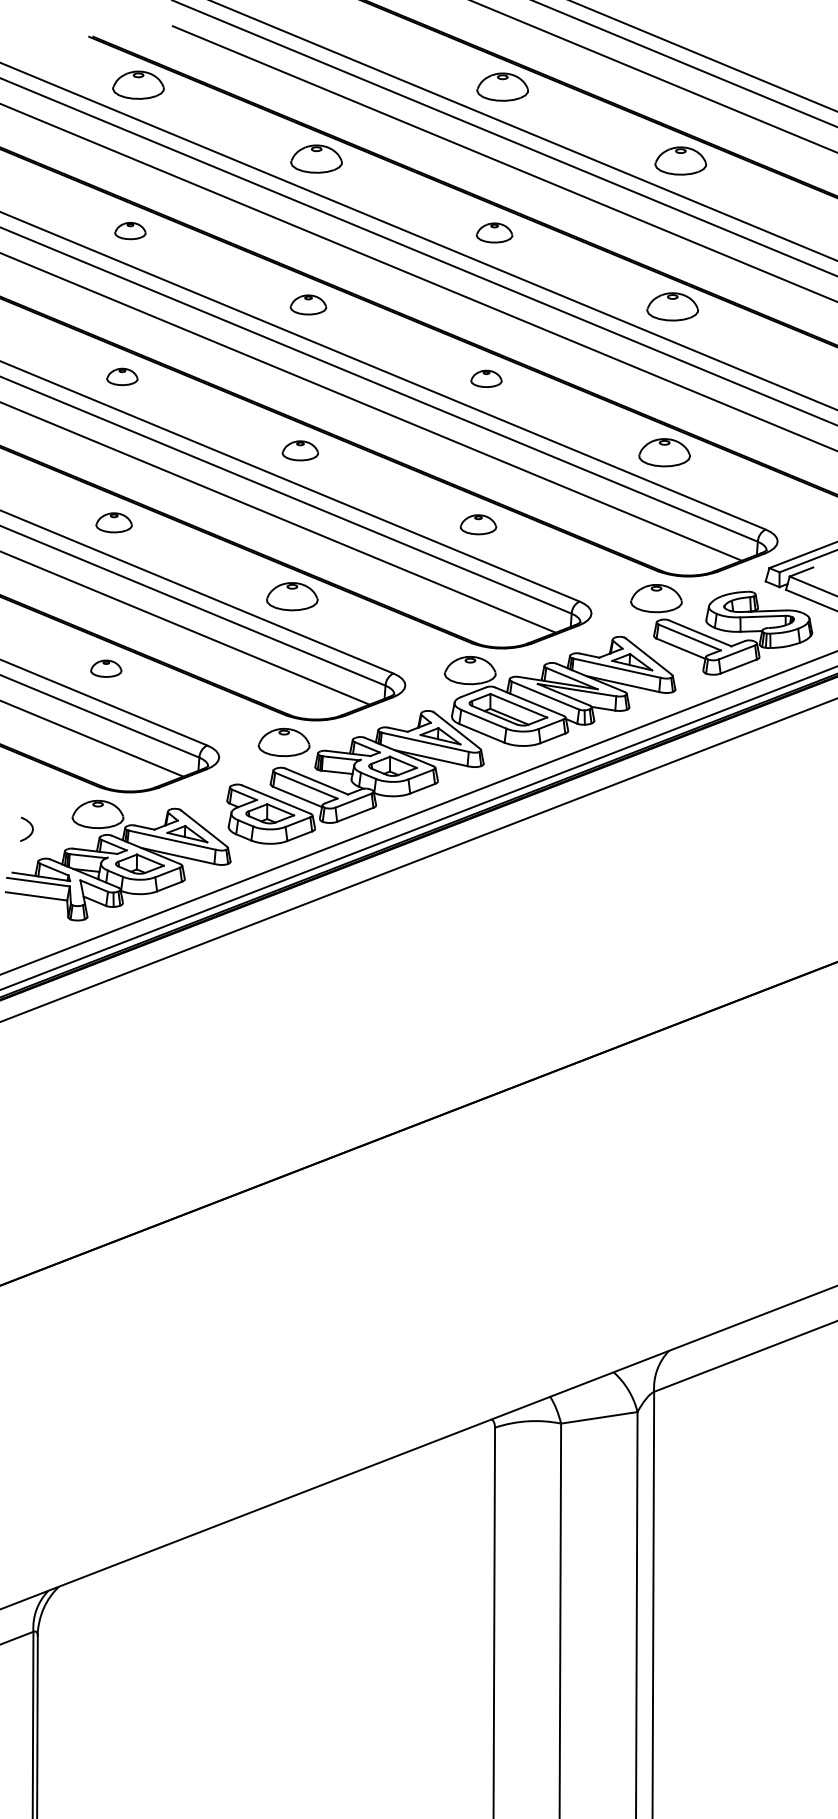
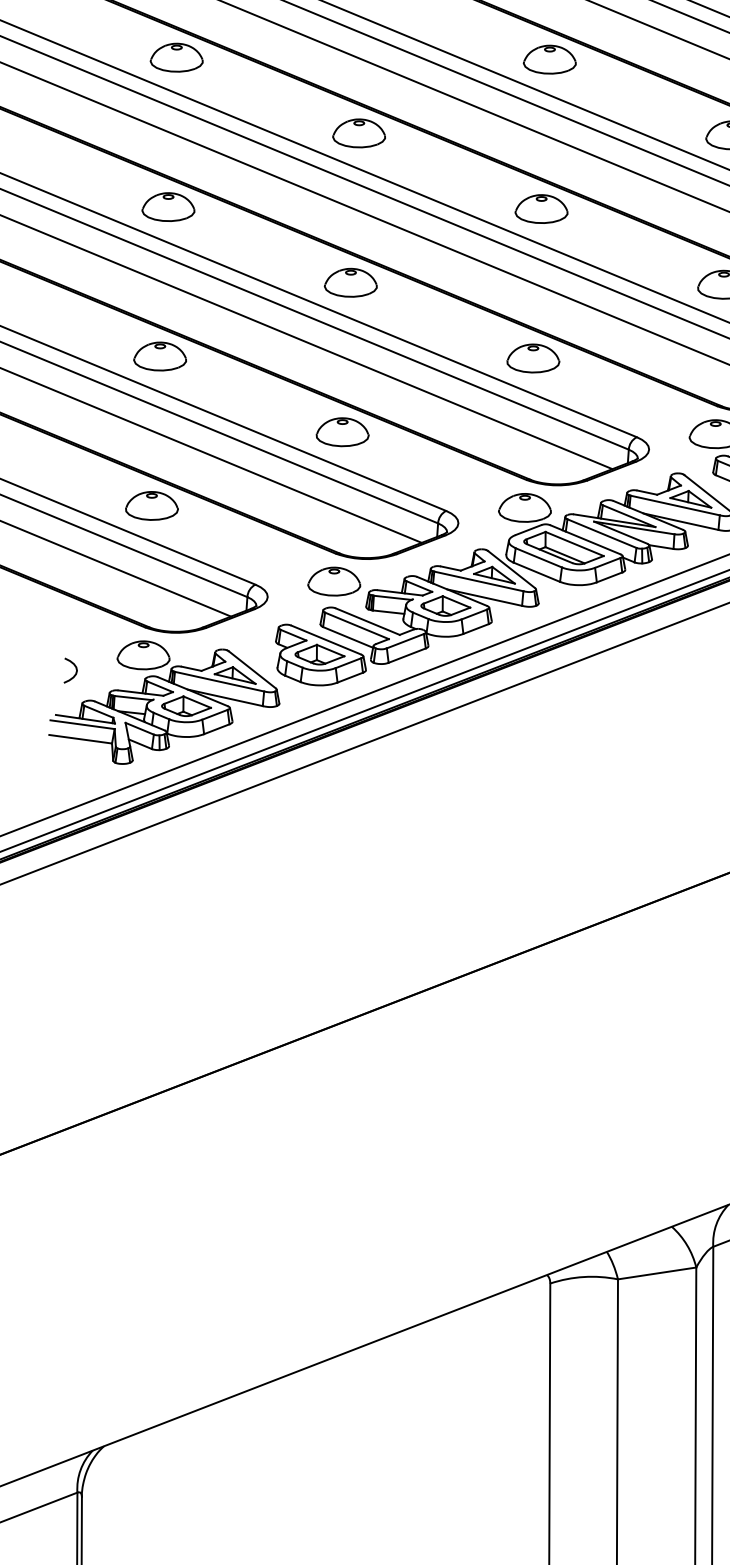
part: (130, 230) -> (176, 57), size x1.67
part: (494, 232) -> (549, 59), size x1.43
part: (308, 304) -> (359, 132), size x1.43
part: (122, 376) -> (168, 206), size x1.67
part: (486, 378) -> (541, 208), size x1.67
part: (300, 450) -> (351, 282), size x1.43
part: (113, 522) -> (159, 356), size x1.43
part: (478, 524) -> (533, 358), size x1.43
part: (106, 668) -> (152, 505), size x1.67

